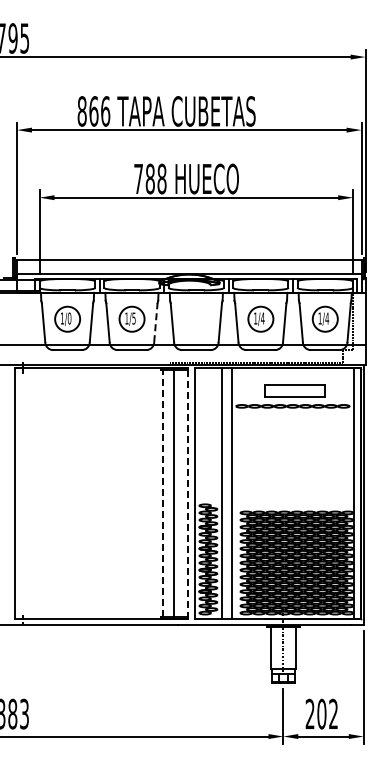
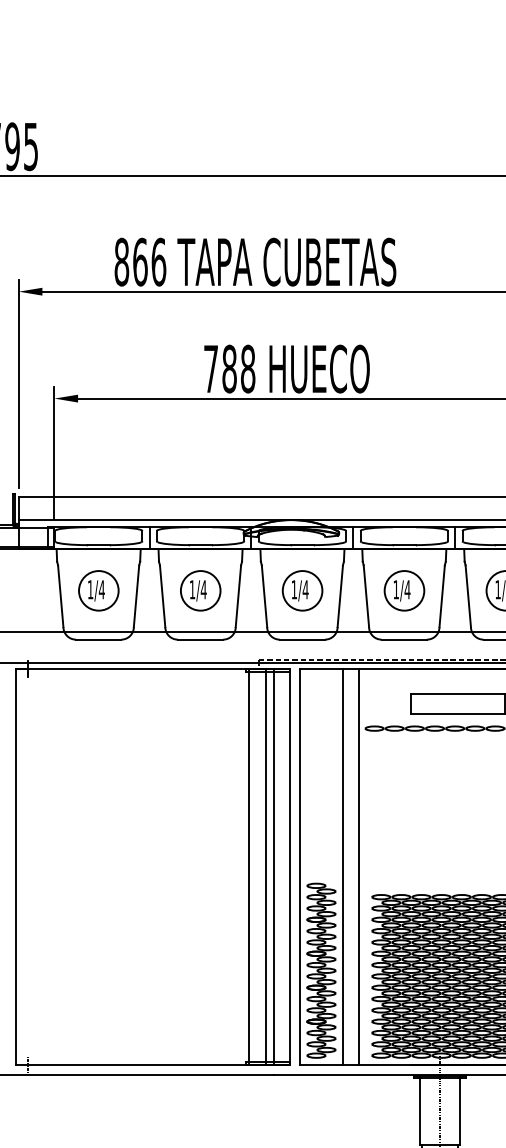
text: (69, 318) -> (101, 589), 1/0 -> 1/4
text: (133, 318) -> (202, 589), 1/5 -> 1/4
part: (196, 318) -> (302, 589), added
line: (155, 322) -> (237, 595), dashed -> solid
line: (178, 493) -> (274, 866), added
line: (188, 493) -> (289, 866), dashed -> solid
line: (162, 494) -> (248, 868), dashed -> solid

